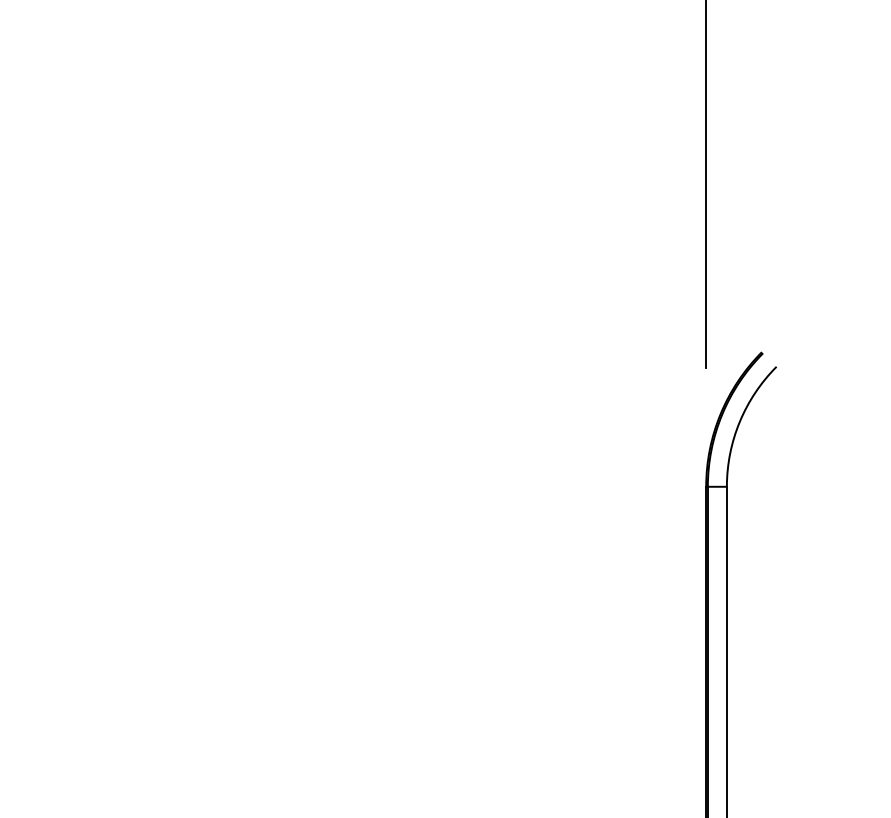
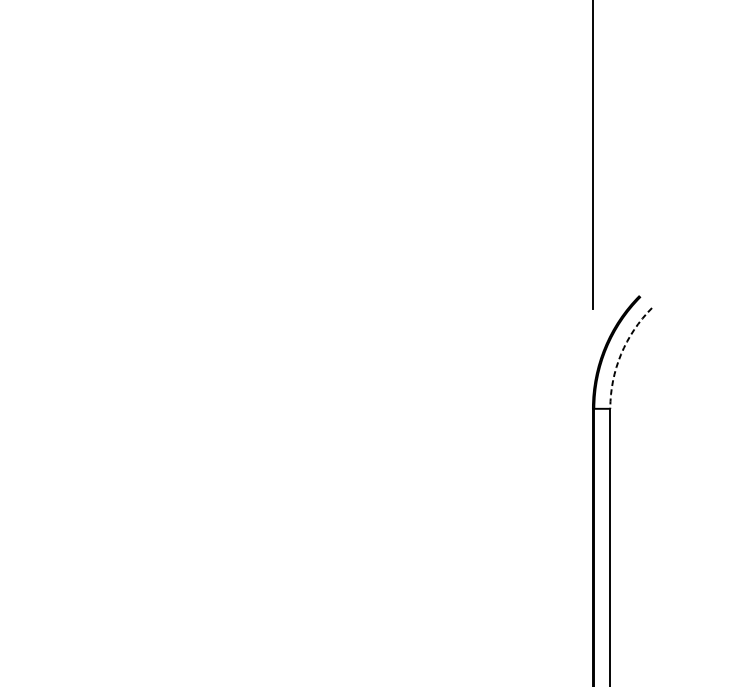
arc: (739, 421) -> (620, 353), solid -> dashed

